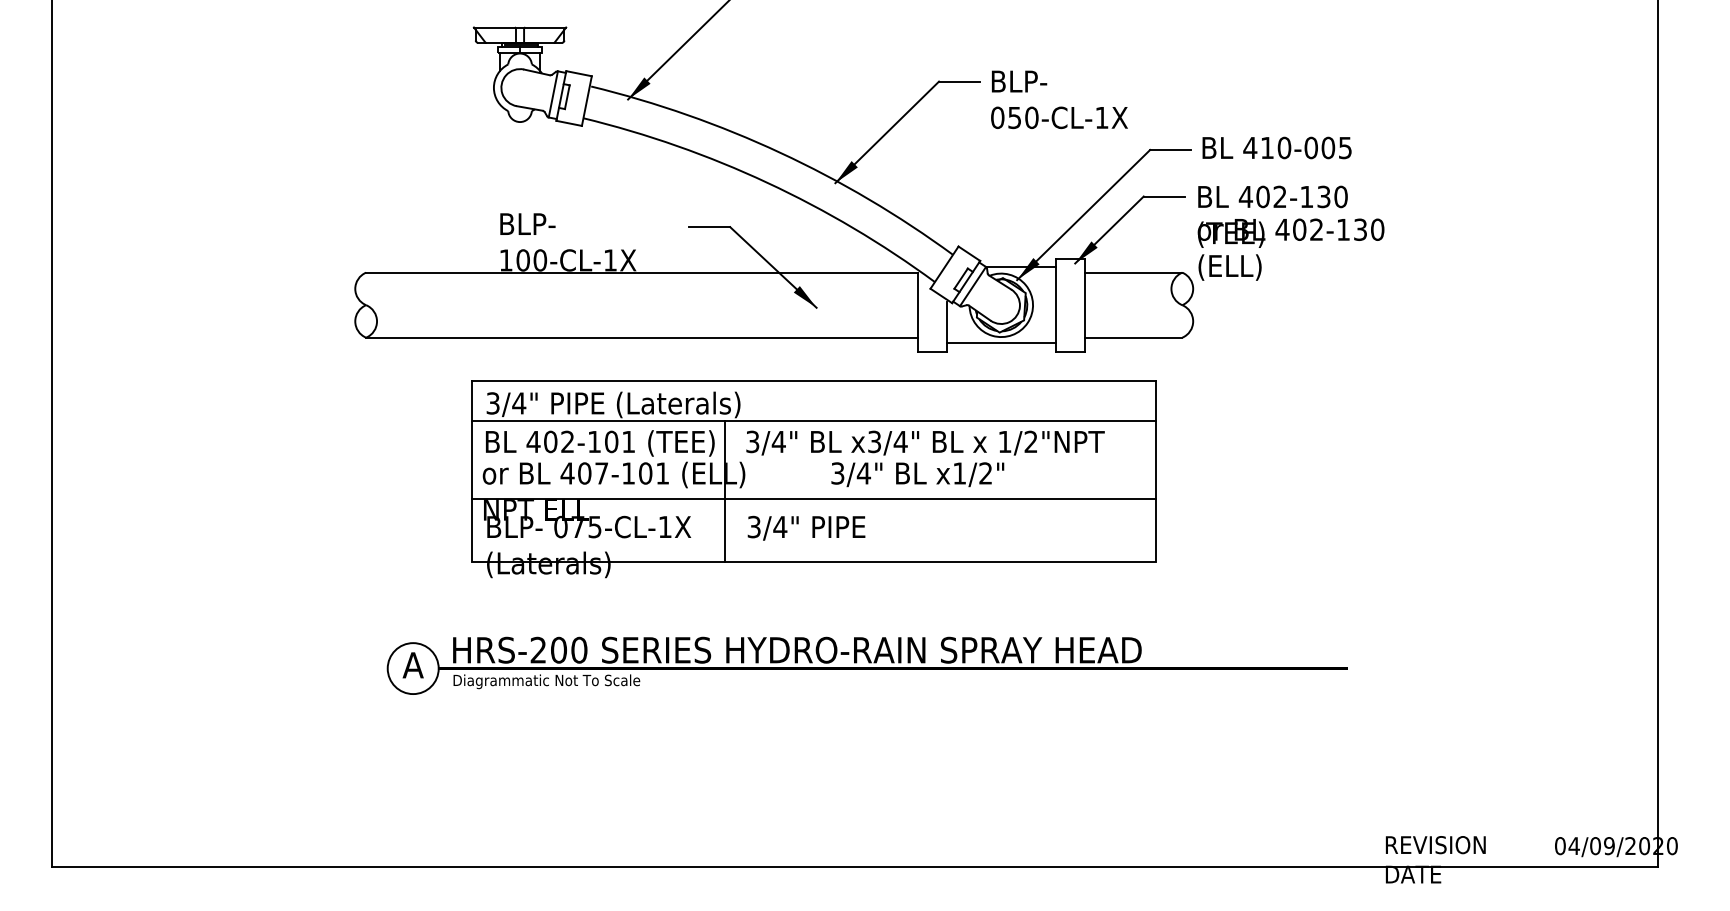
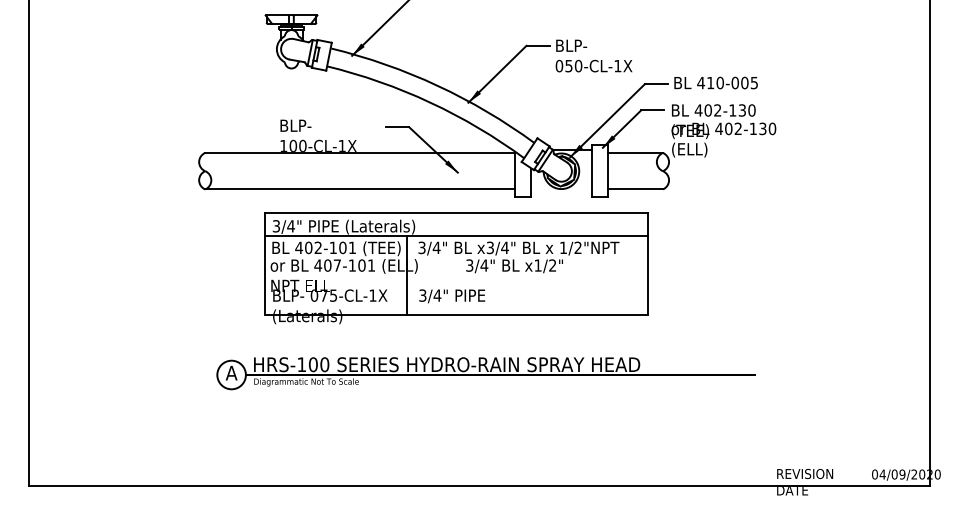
line: (1001, 343) -> (561, 192), removed
line: (814, 500) -> (456, 280), removed
text: (537, 649) -> (301, 364), HRS-200 -> HRS-100

